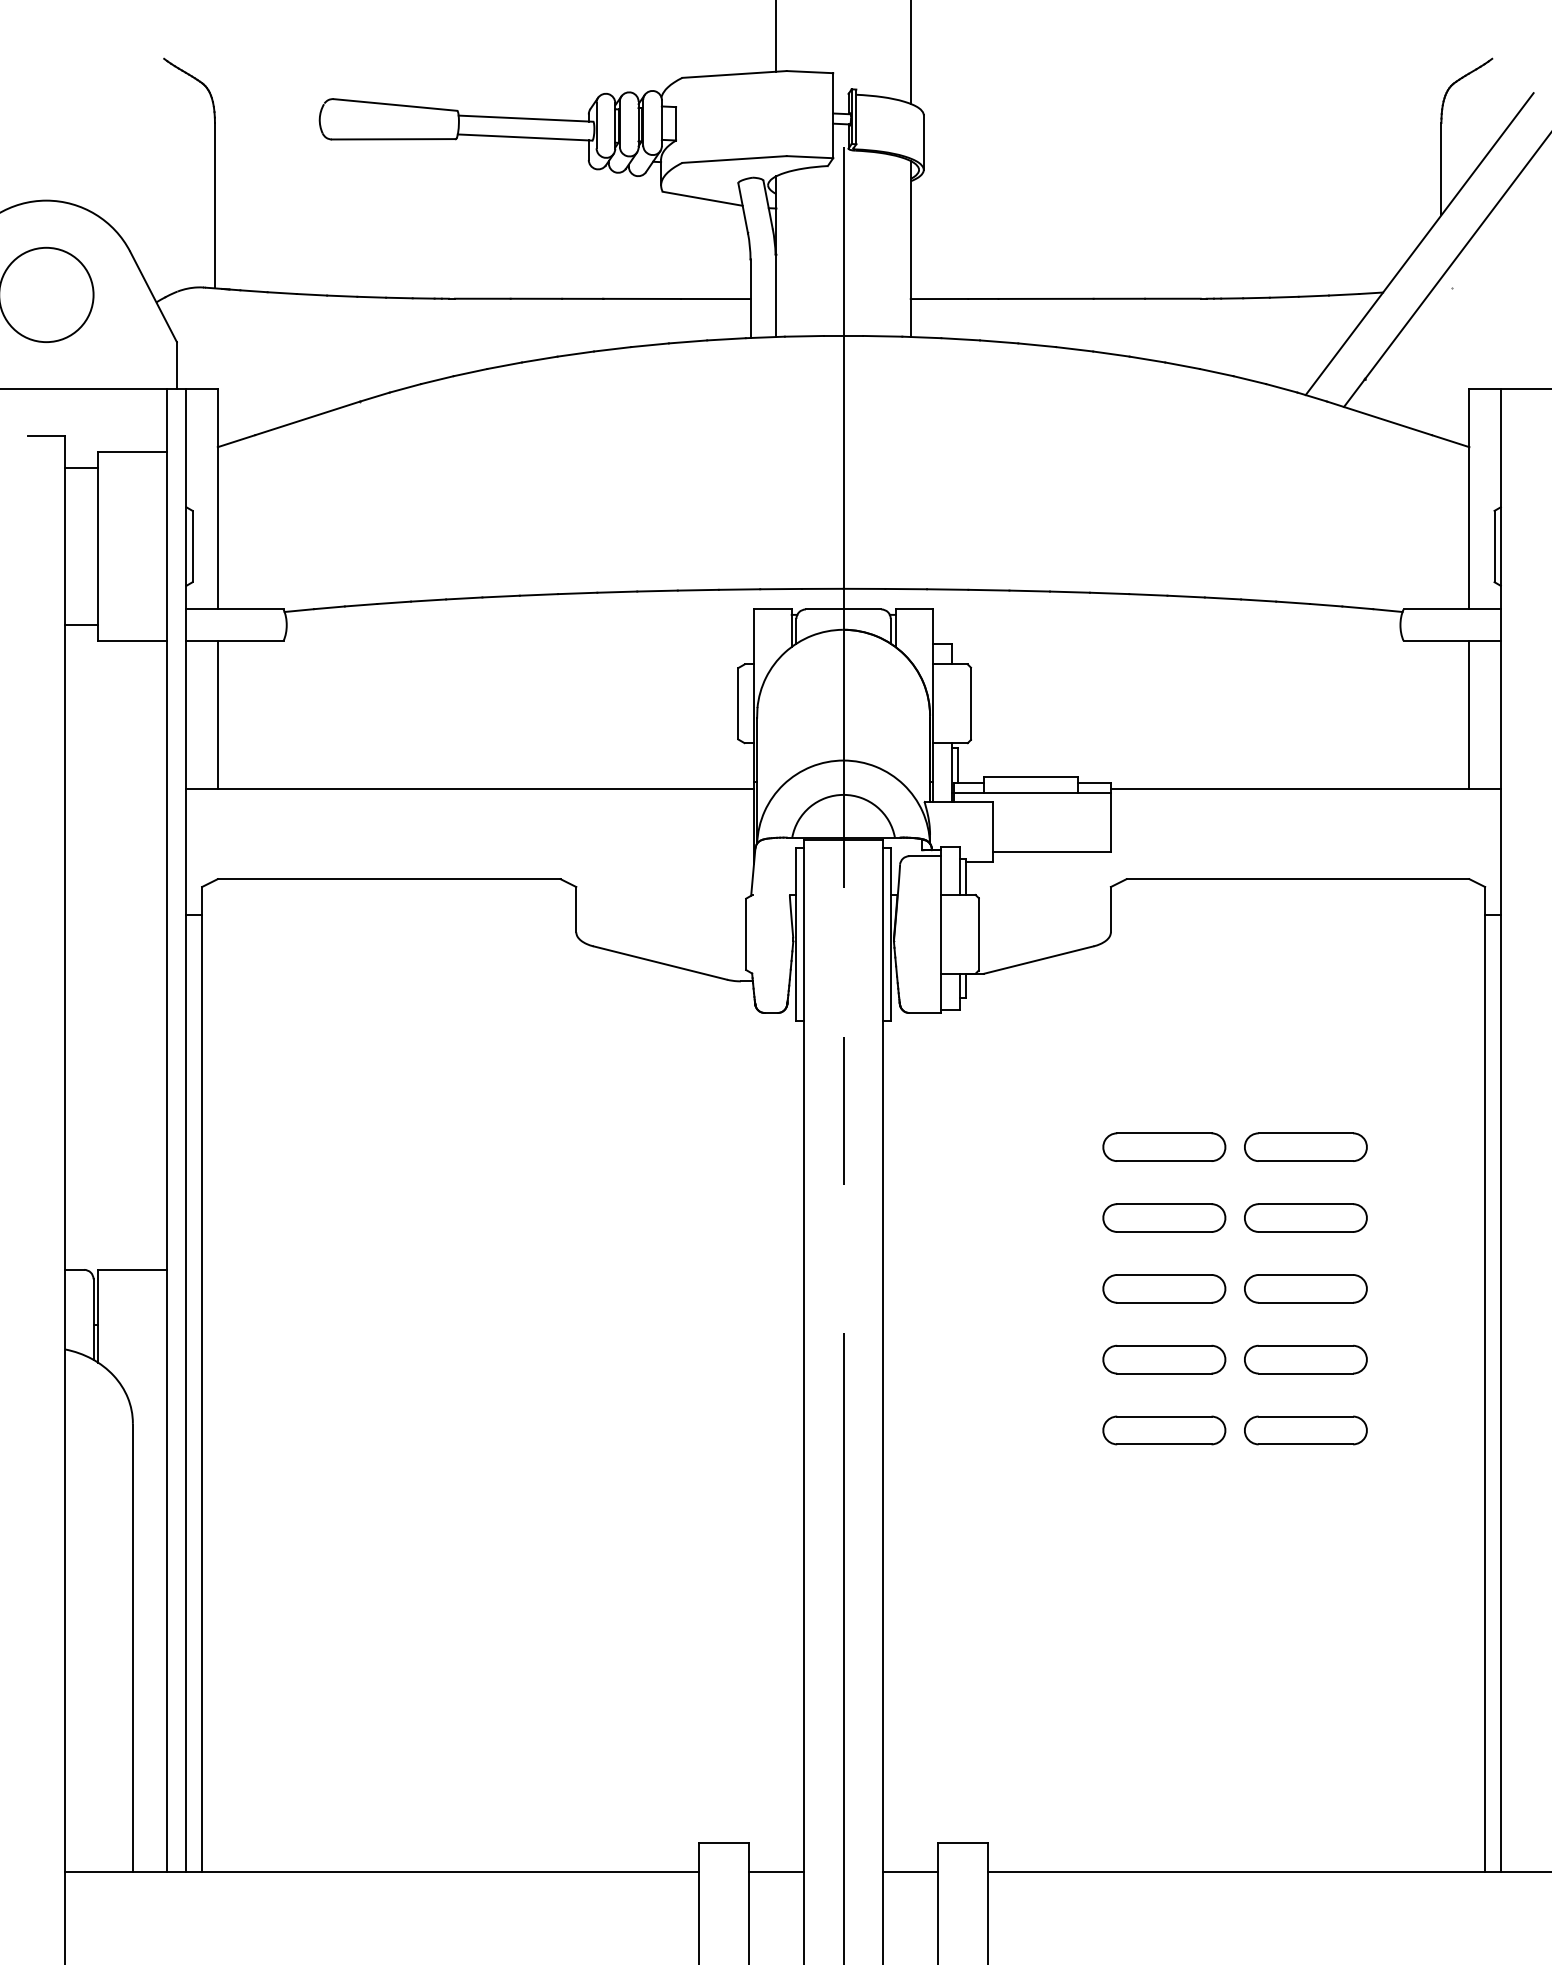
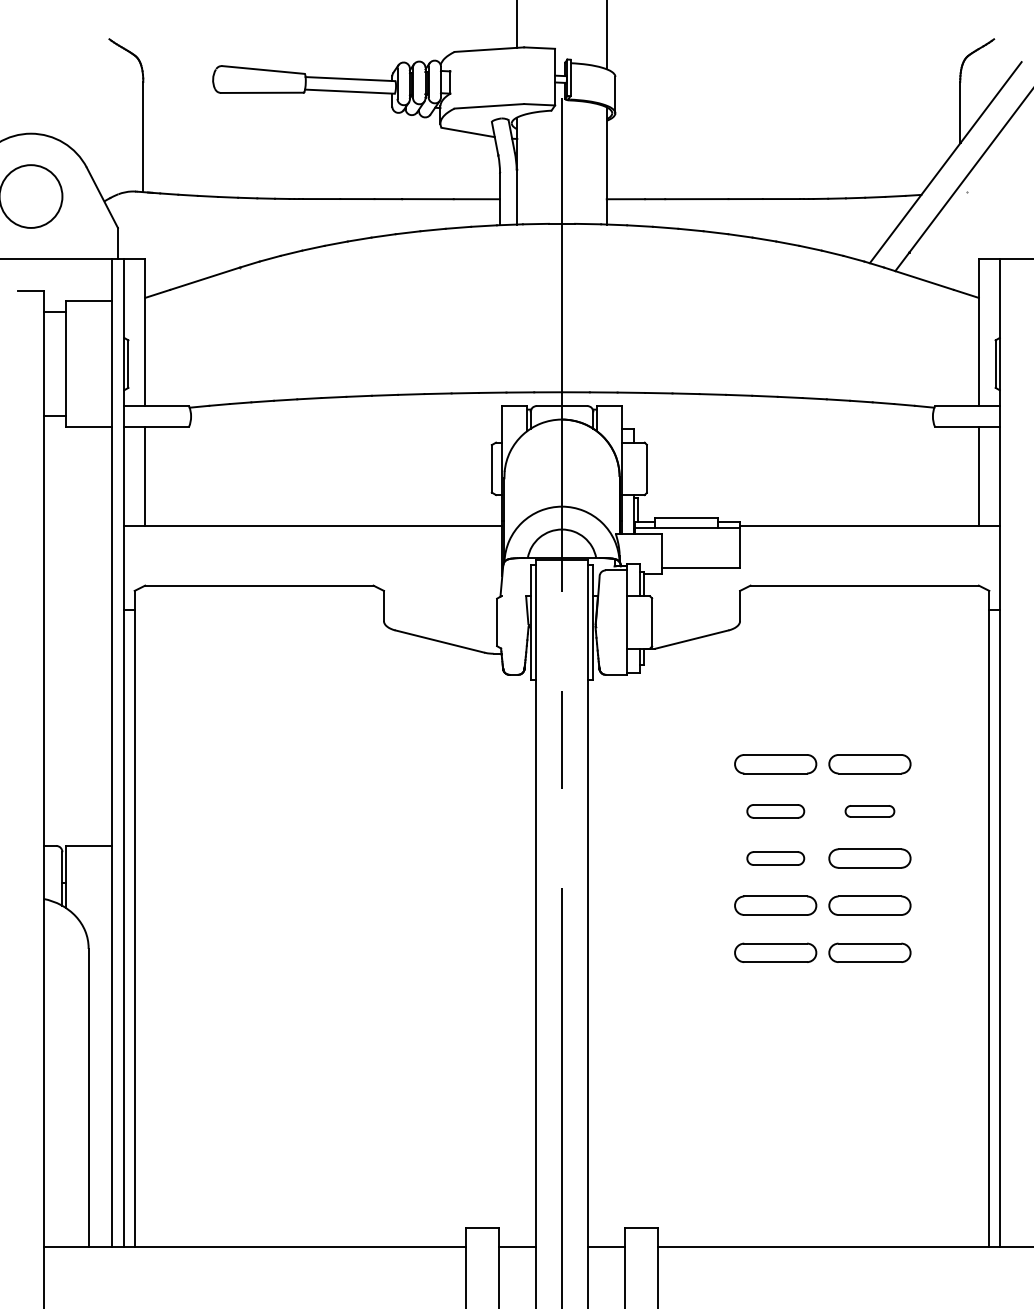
part: (1164, 1218) -> (775, 811), size x0.7
part: (1305, 1218) -> (869, 811), size x0.6
part: (1164, 1288) -> (775, 858), size x0.7

